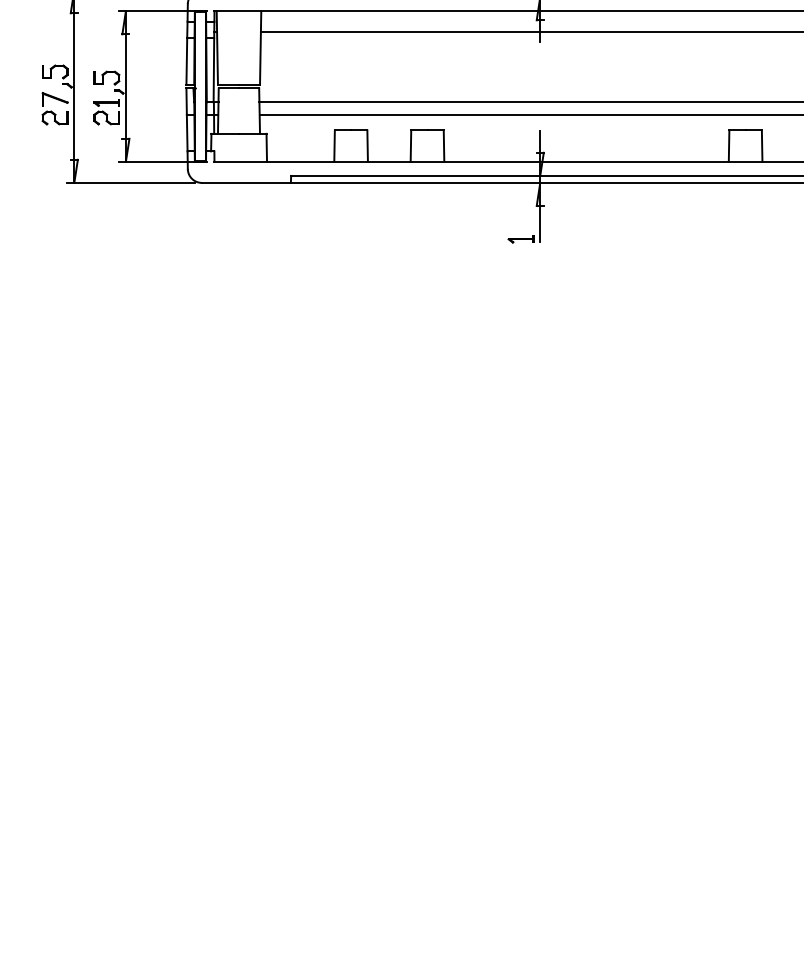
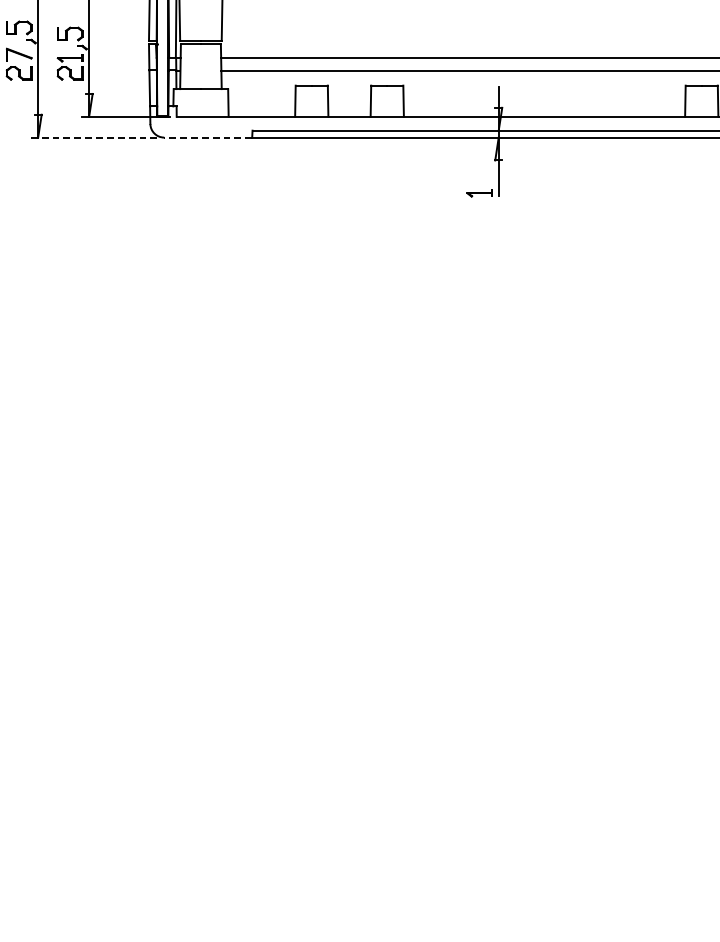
line: (131, 182) -> (94, 137), solid -> dashed
line: (245, 182) -> (207, 137), solid -> dashed

